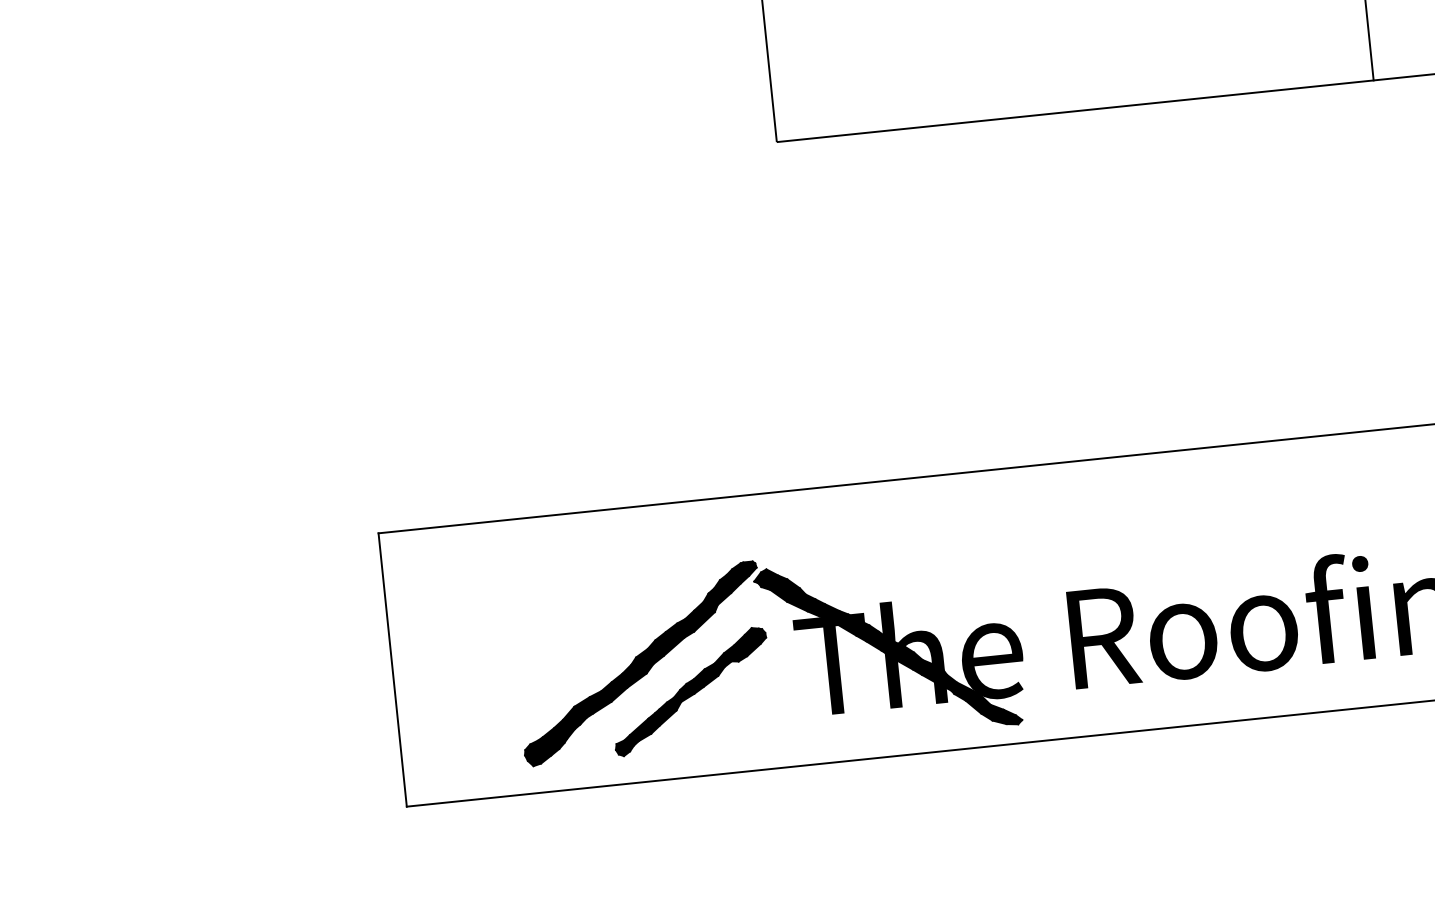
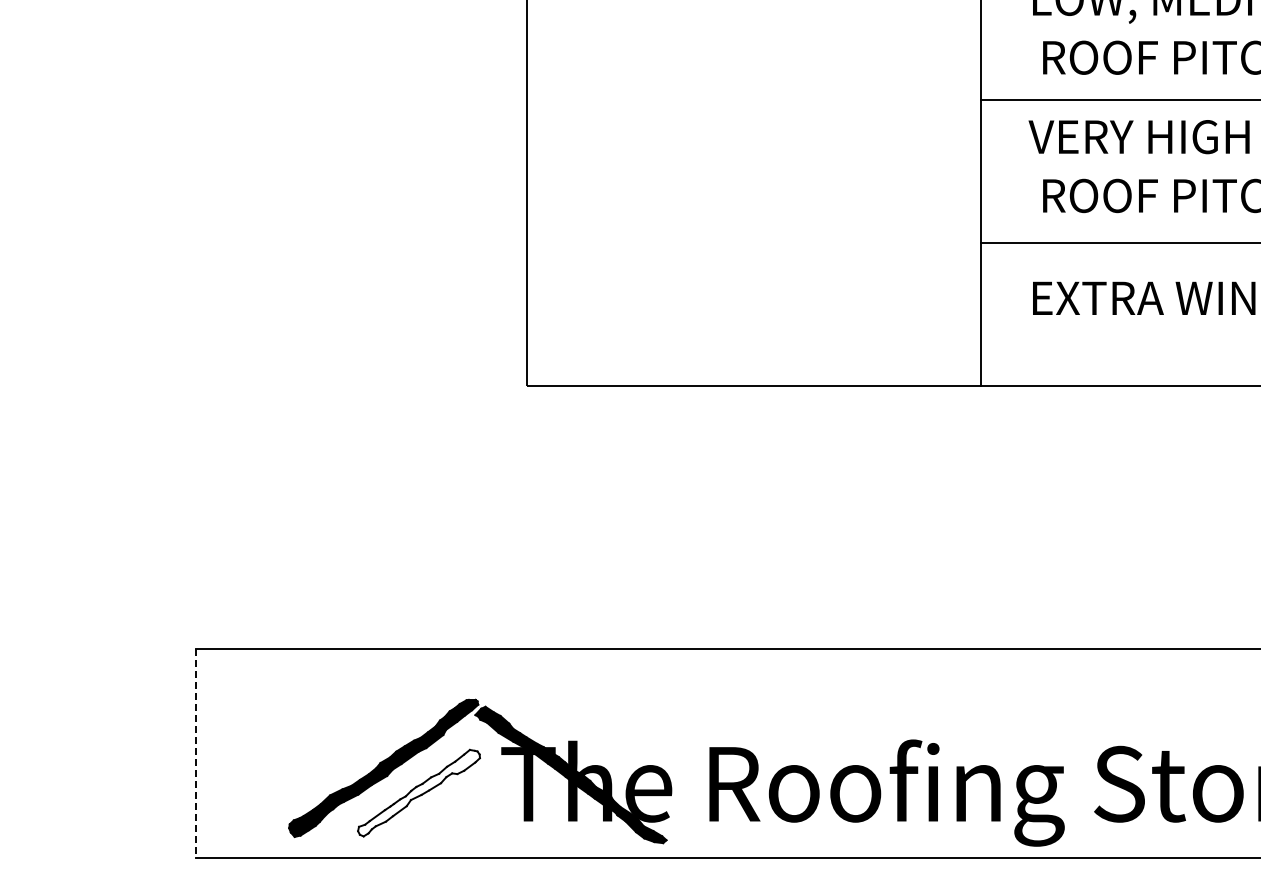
line: (393, 671) -> (196, 754), solid -> dashed
fill: (690, 690) -> (418, 792), removed

